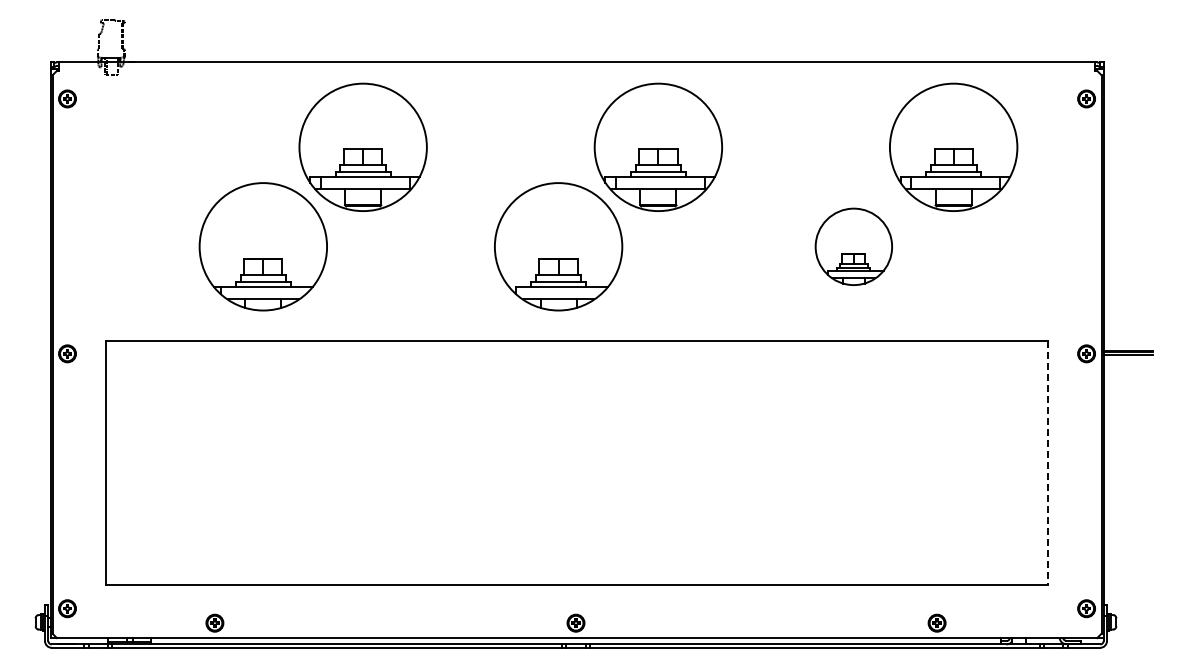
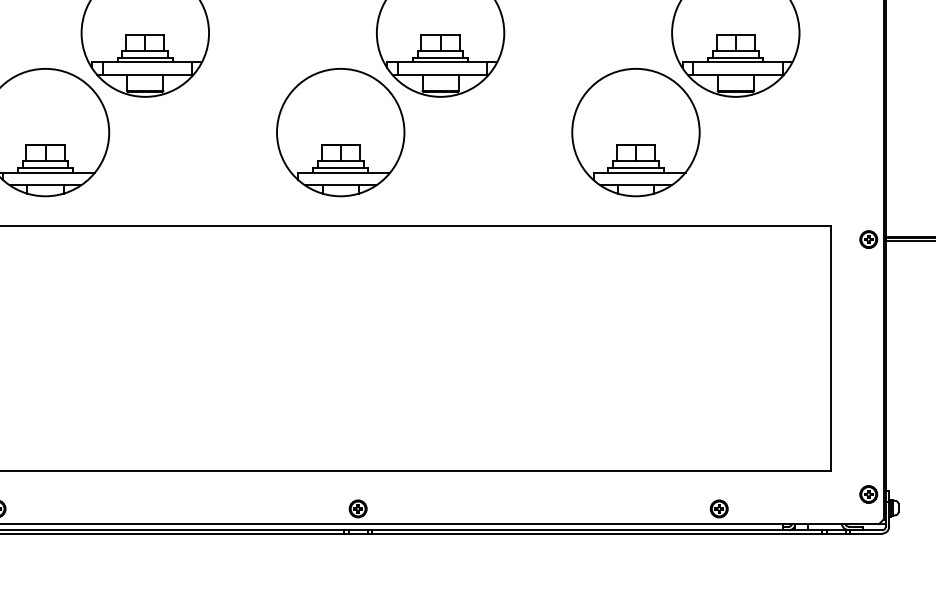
part: (853, 246) -> (635, 132), size x1.67
line: (1048, 463) -> (830, 349), dashed -> solid

